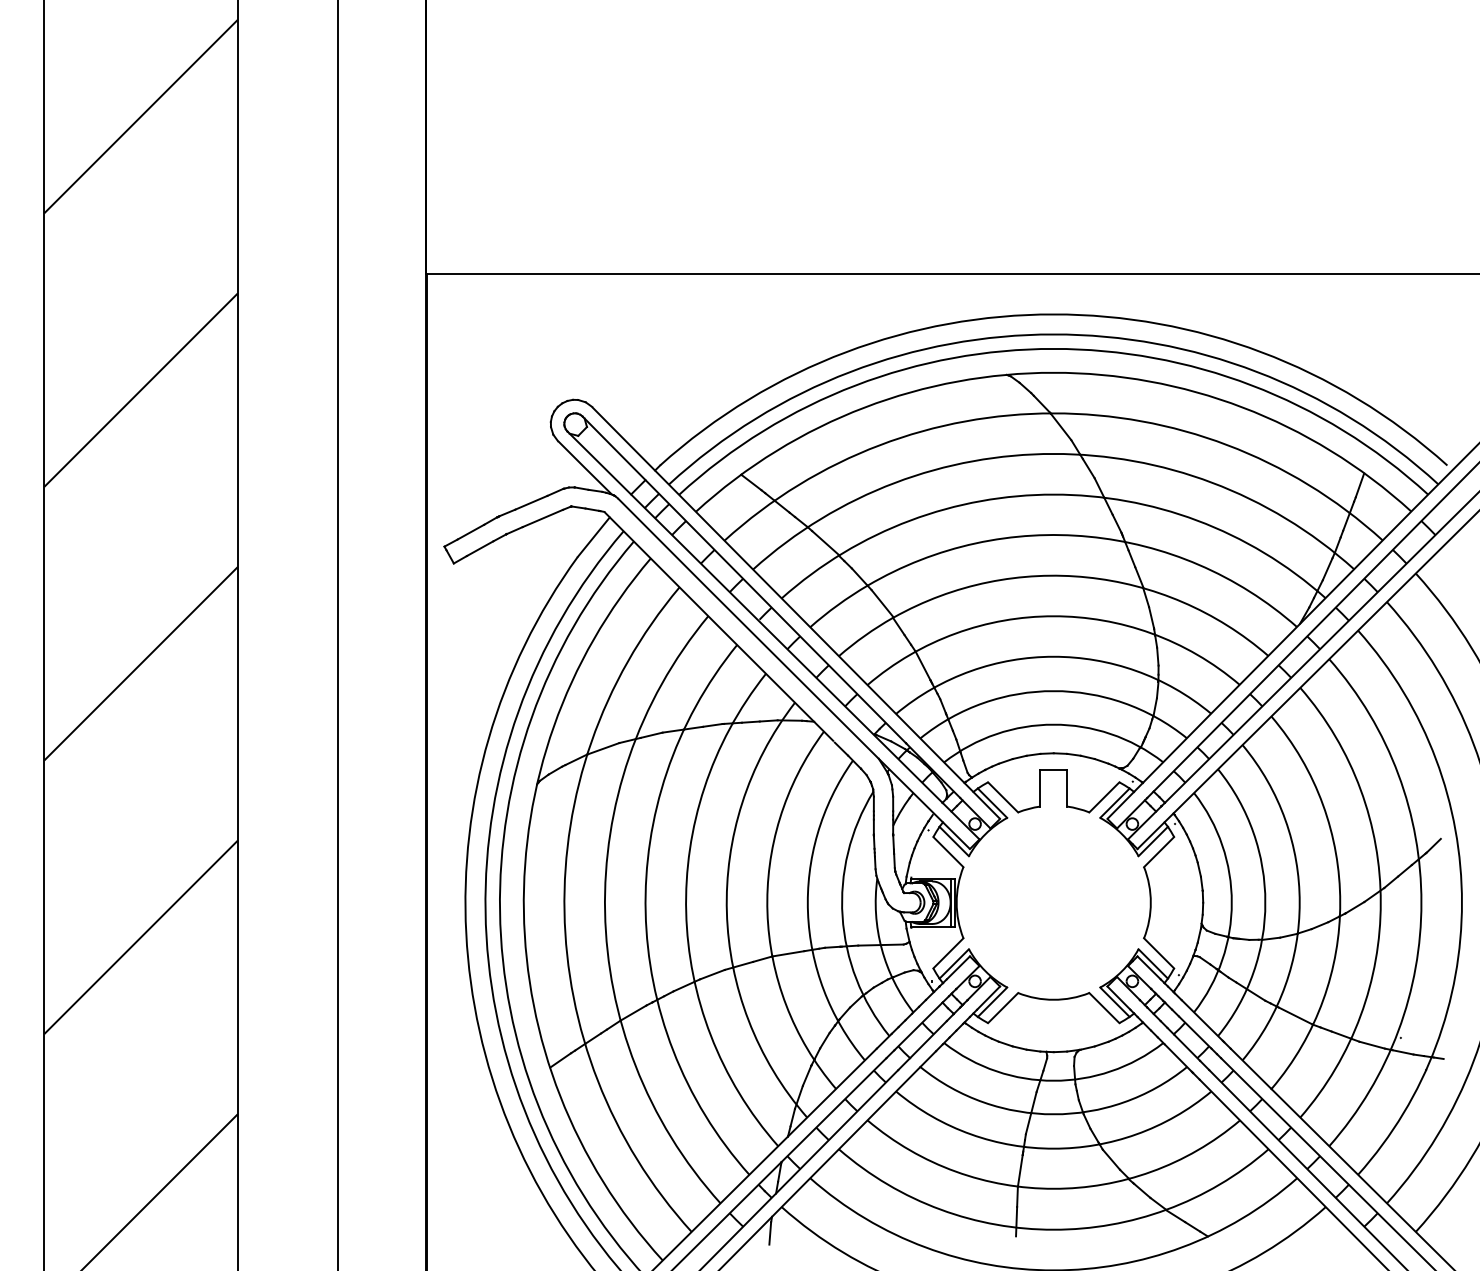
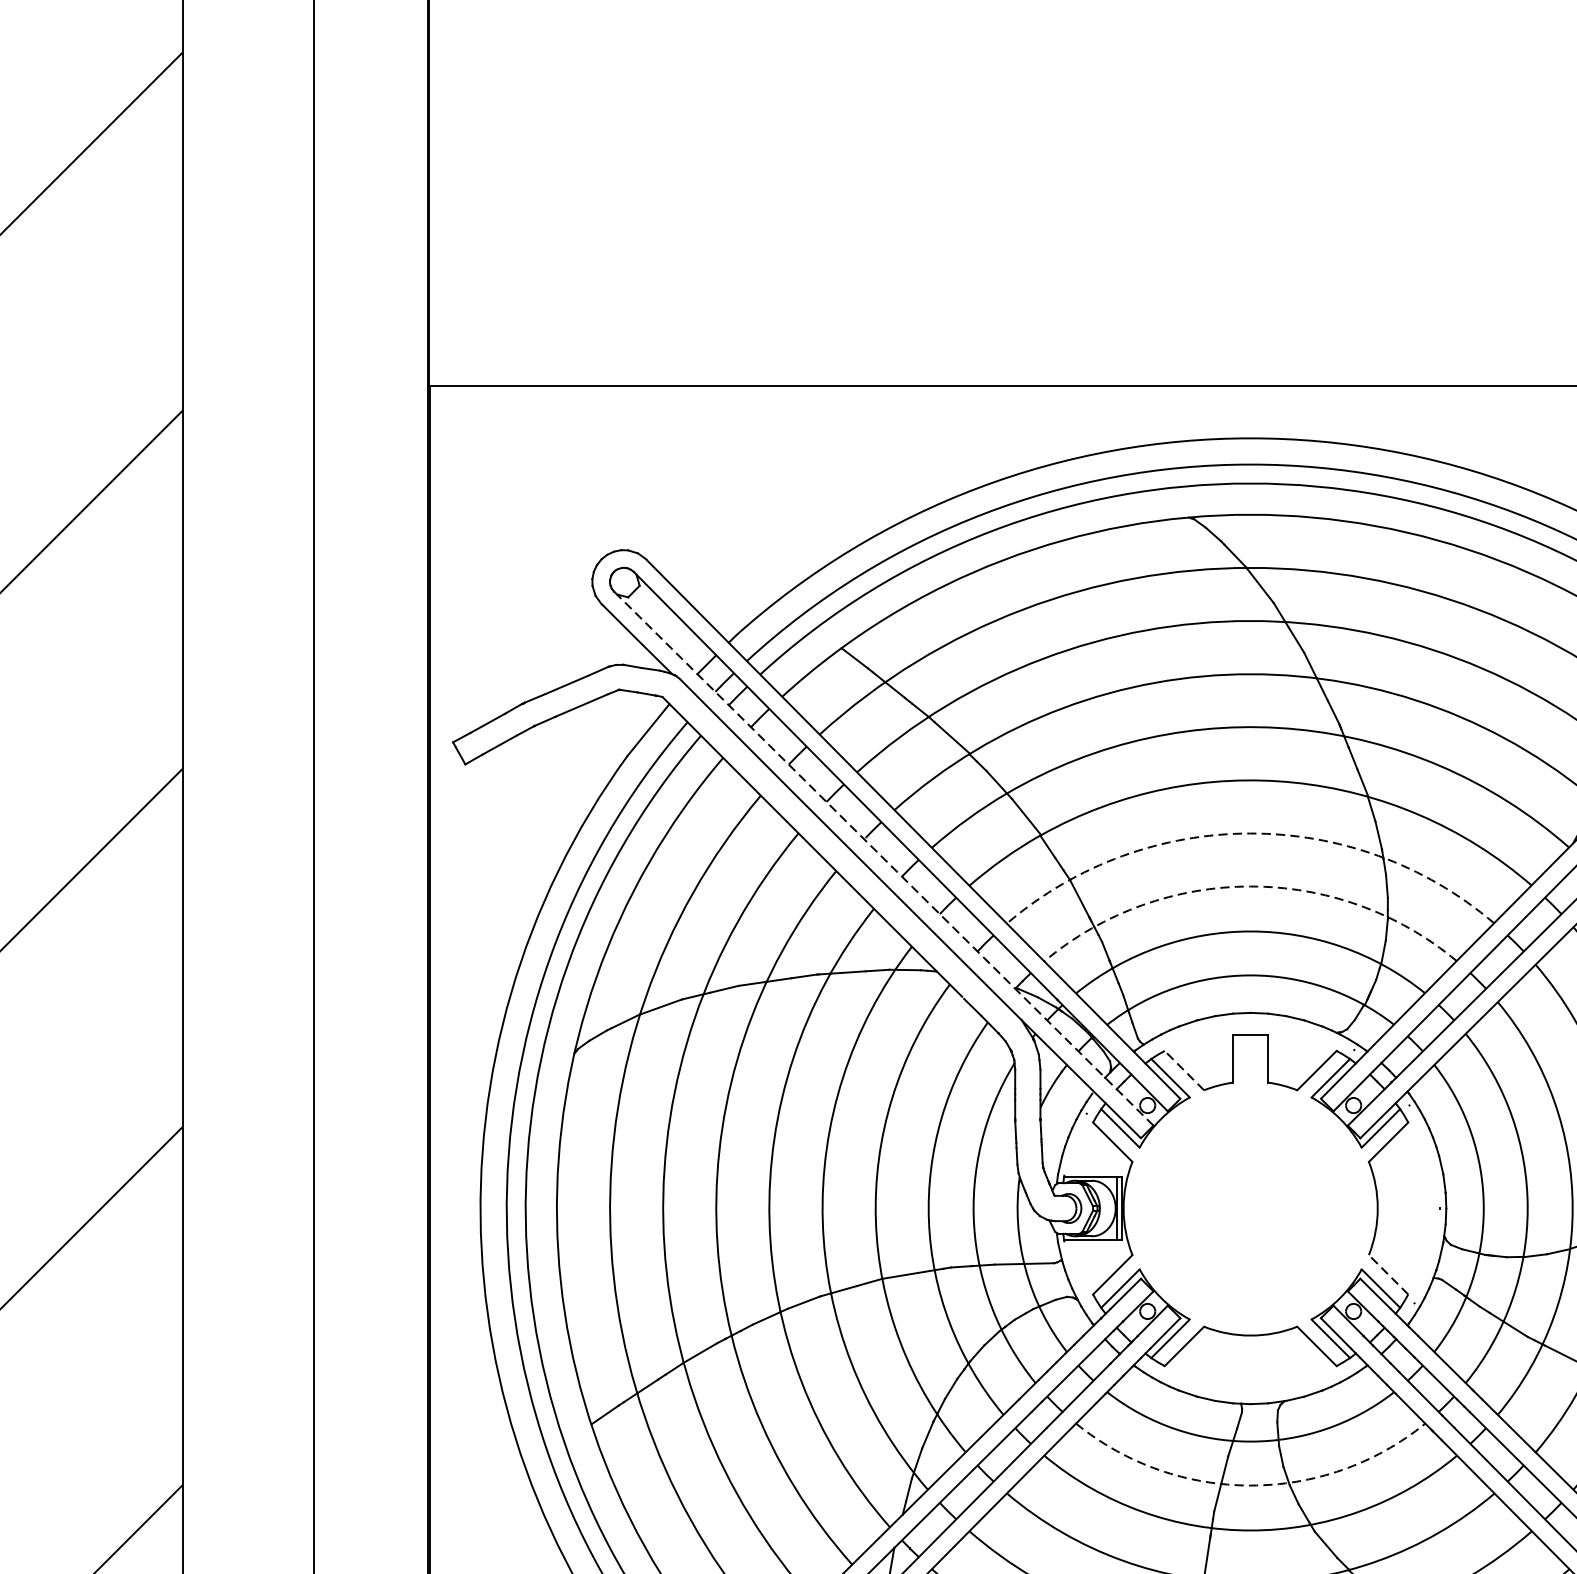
arc: (1053, 616) -> (1250, 833), solid -> dashed
line: (773, 635) -> (883, 858), solid -> dashed
arc: (1053, 656) -> (1250, 886), solid -> dashed
line: (1002, 797) -> (1183, 1070), solid -> dashed
line: (1158, 953) -> (1387, 1274), solid -> dashed
arc: (1053, 1114) -> (1250, 1485), solid -> dashed

